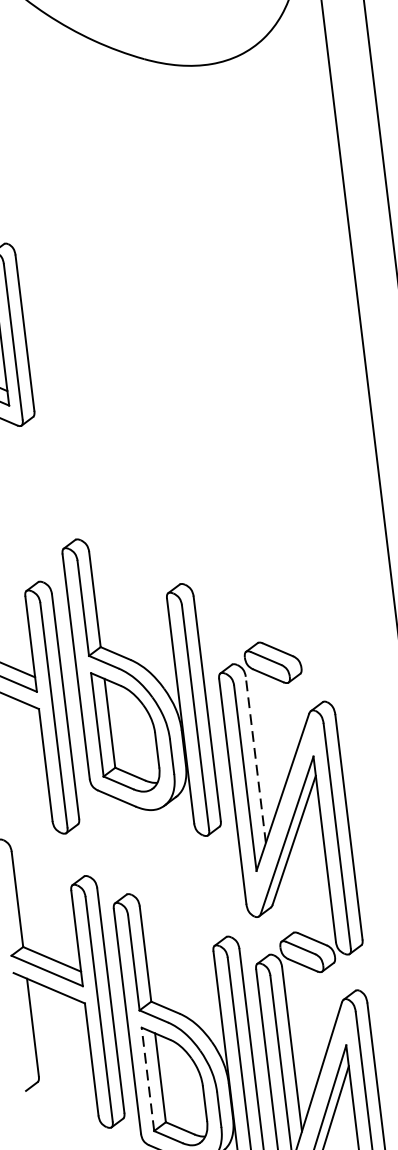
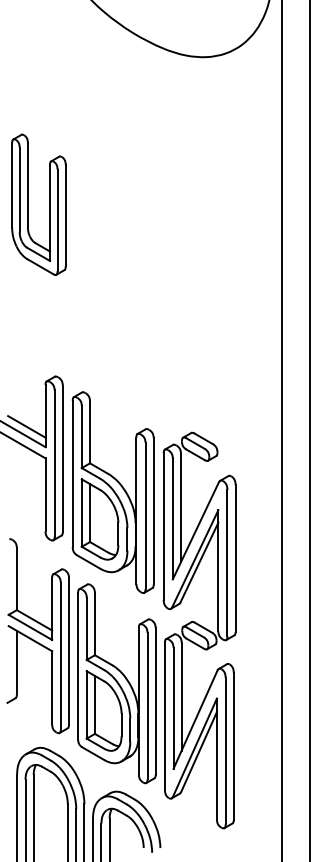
part: (140, 687) -> (112, 492), moved
line: (256, 759) -> (181, 507), dashed -> solid
line: (147, 1078) -> (86, 704), dashed -> solid

